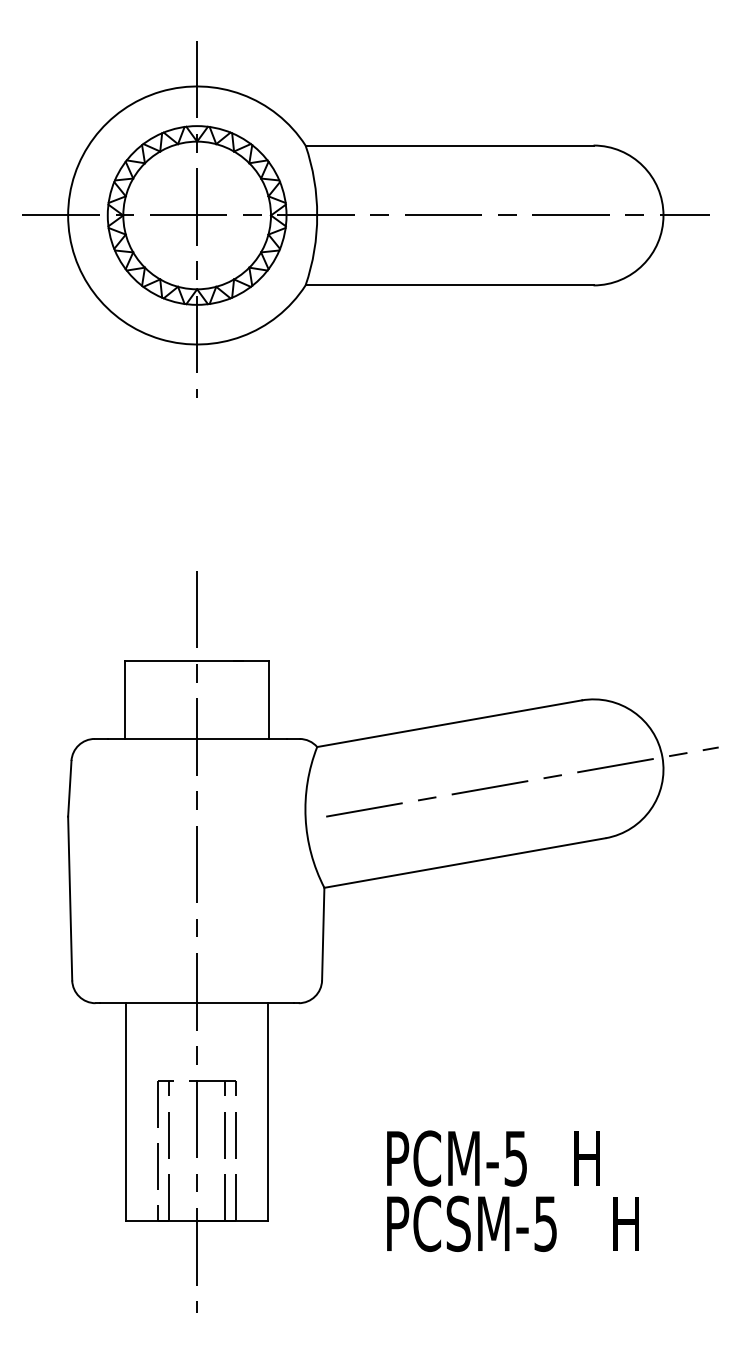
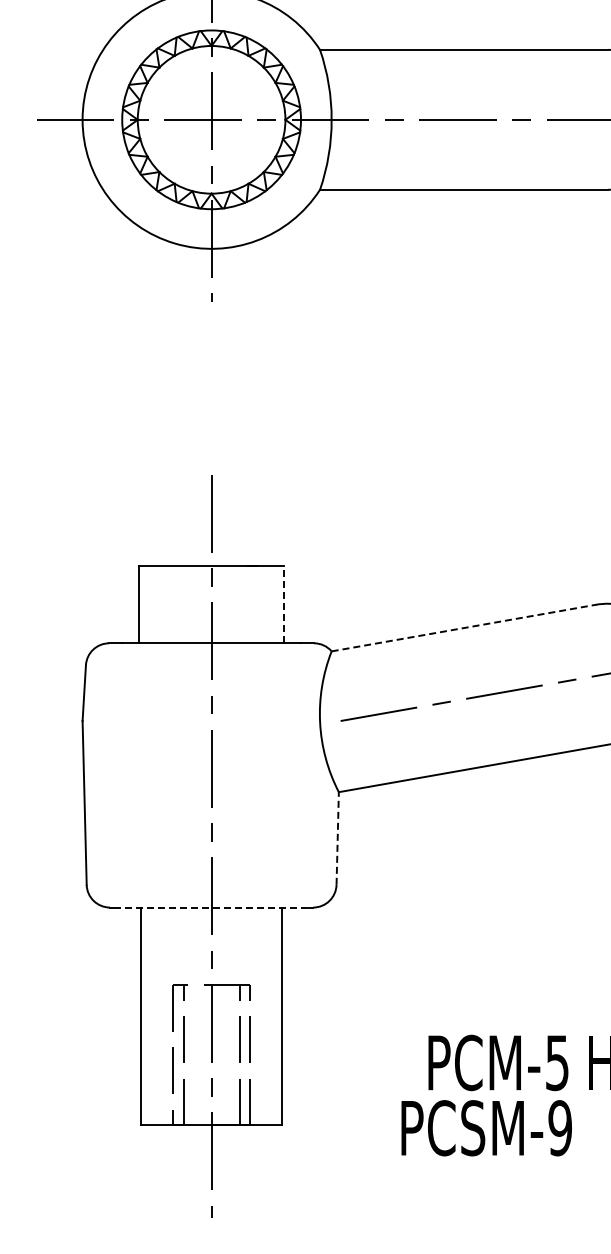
line: (269, 700) -> (283, 604), solid -> dashed
line: (449, 723) -> (463, 627), solid -> dashed
line: (323, 933) -> (337, 837), solid -> dashed
line: (197, 1003) -> (211, 907), solid -> dashed
text: (456, 1158) -> (497, 1062), moved
text: (545, 1223) -> (559, 1127), PCSM-5 -> PCSM-9

